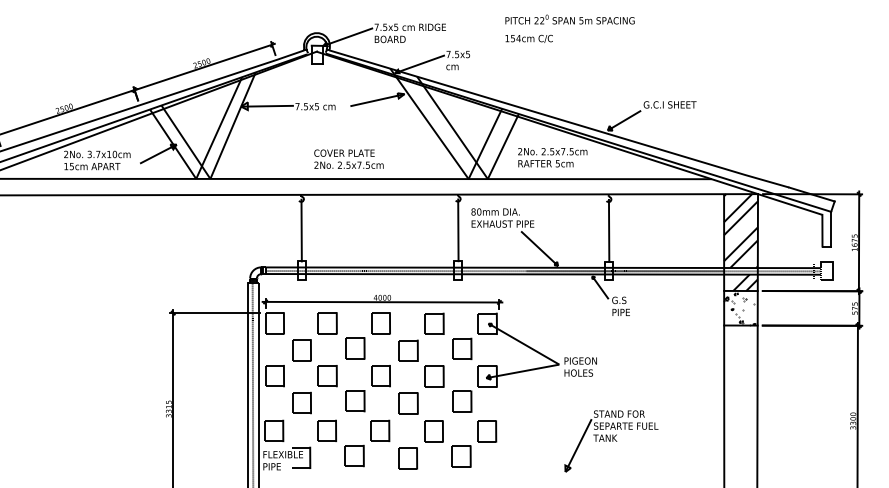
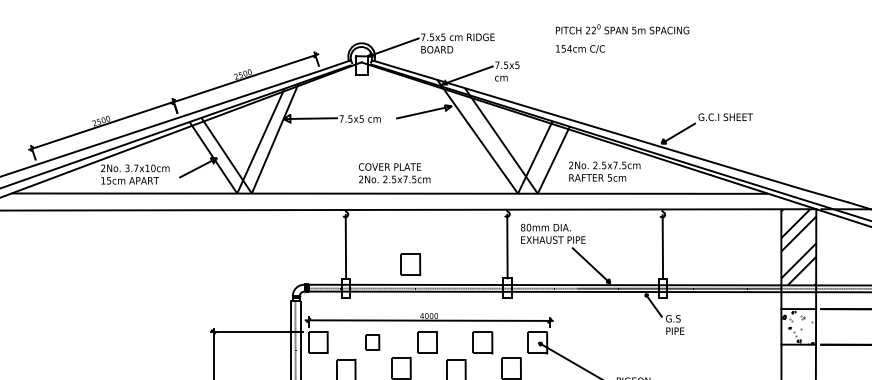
part: (364, 247) -> (410, 264), added
hatch: (745, 282) -> (803, 300), removed
part: (327, 323) -> (372, 342), size x0.7

